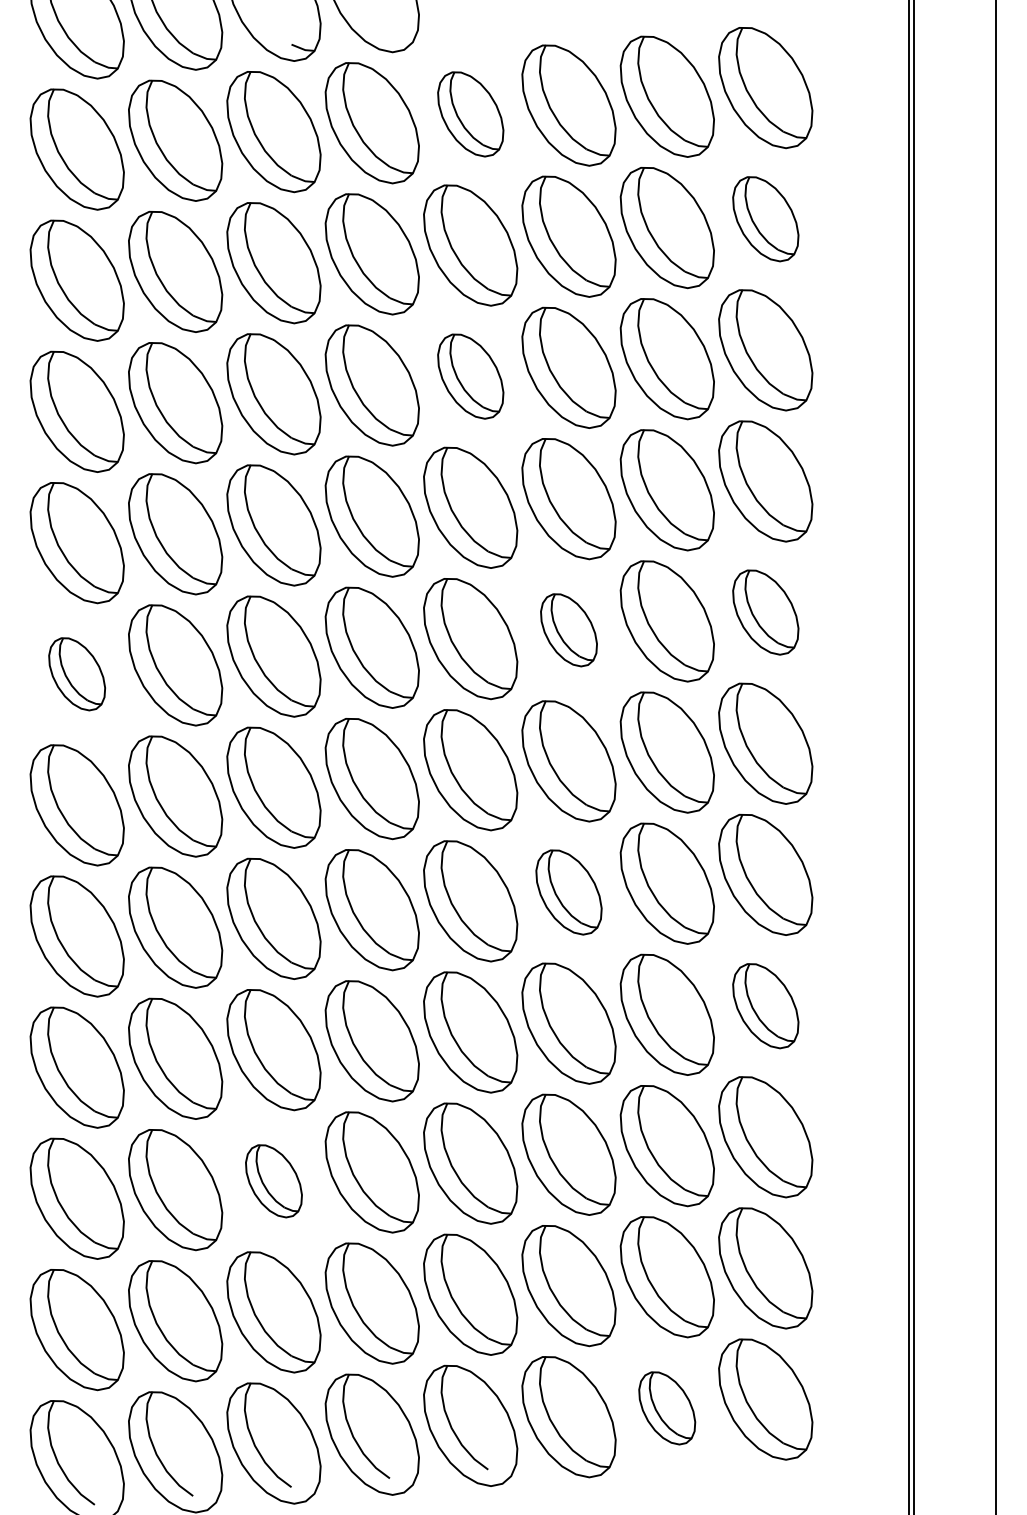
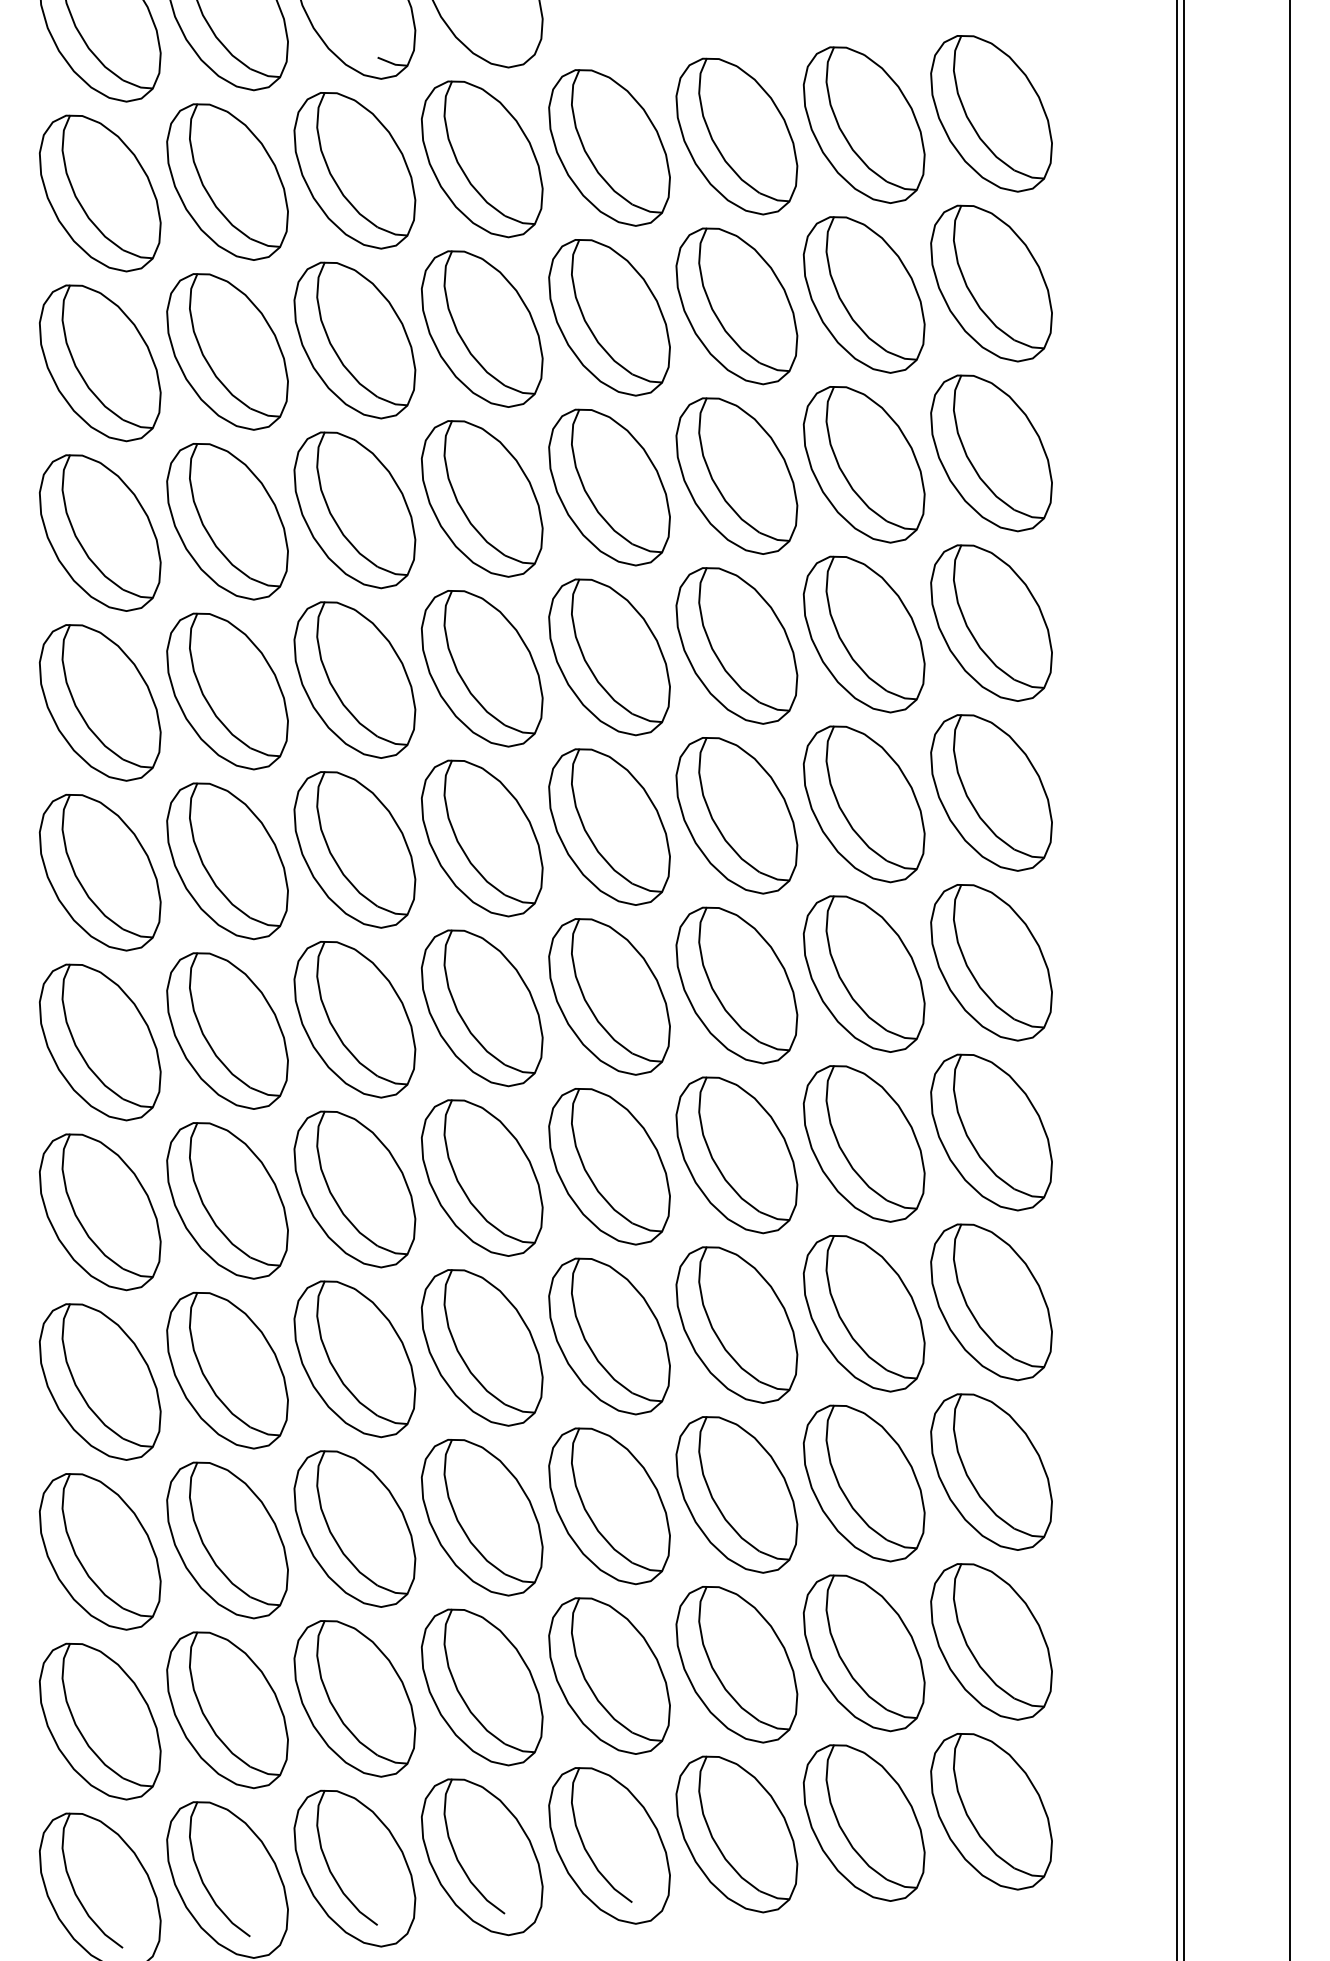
part: (470, 114) -> (609, 148), size x1.43
part: (765, 219) -> (991, 284), size x1.43
part: (470, 376) -> (609, 487), size x1.43
part: (765, 612) -> (991, 792), size x1.43
part: (568, 630) -> (736, 816), size x1.67
part: (76, 674) -> (99, 873), size x1.67
part: (568, 892) -> (736, 1155), size x1.43
part: (765, 1006) -> (991, 1302), size x1.43
part: (273, 1181) -> (354, 1529), size x1.67
part: (666, 1408) -> (863, 1823), size x1.67

